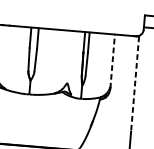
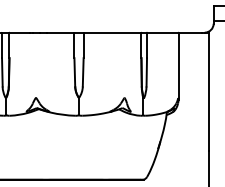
line: (112, 61) -> (178, 66), dashed -> solid
line: (134, 84) -> (208, 92), dashed -> solid

